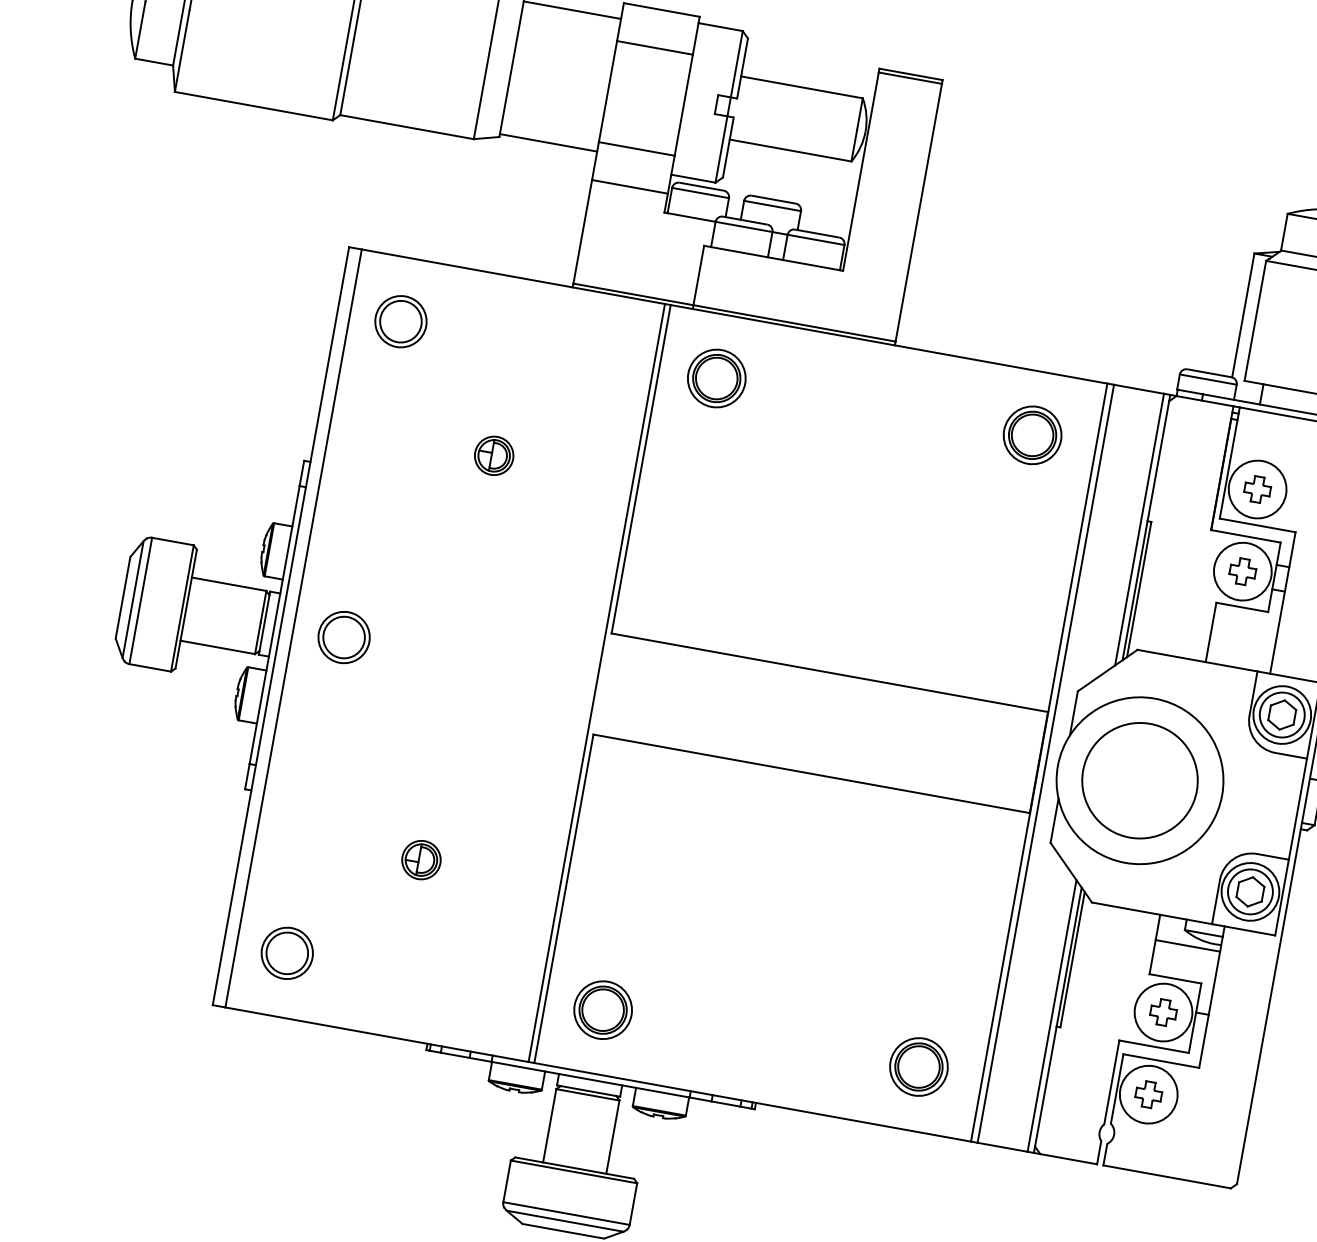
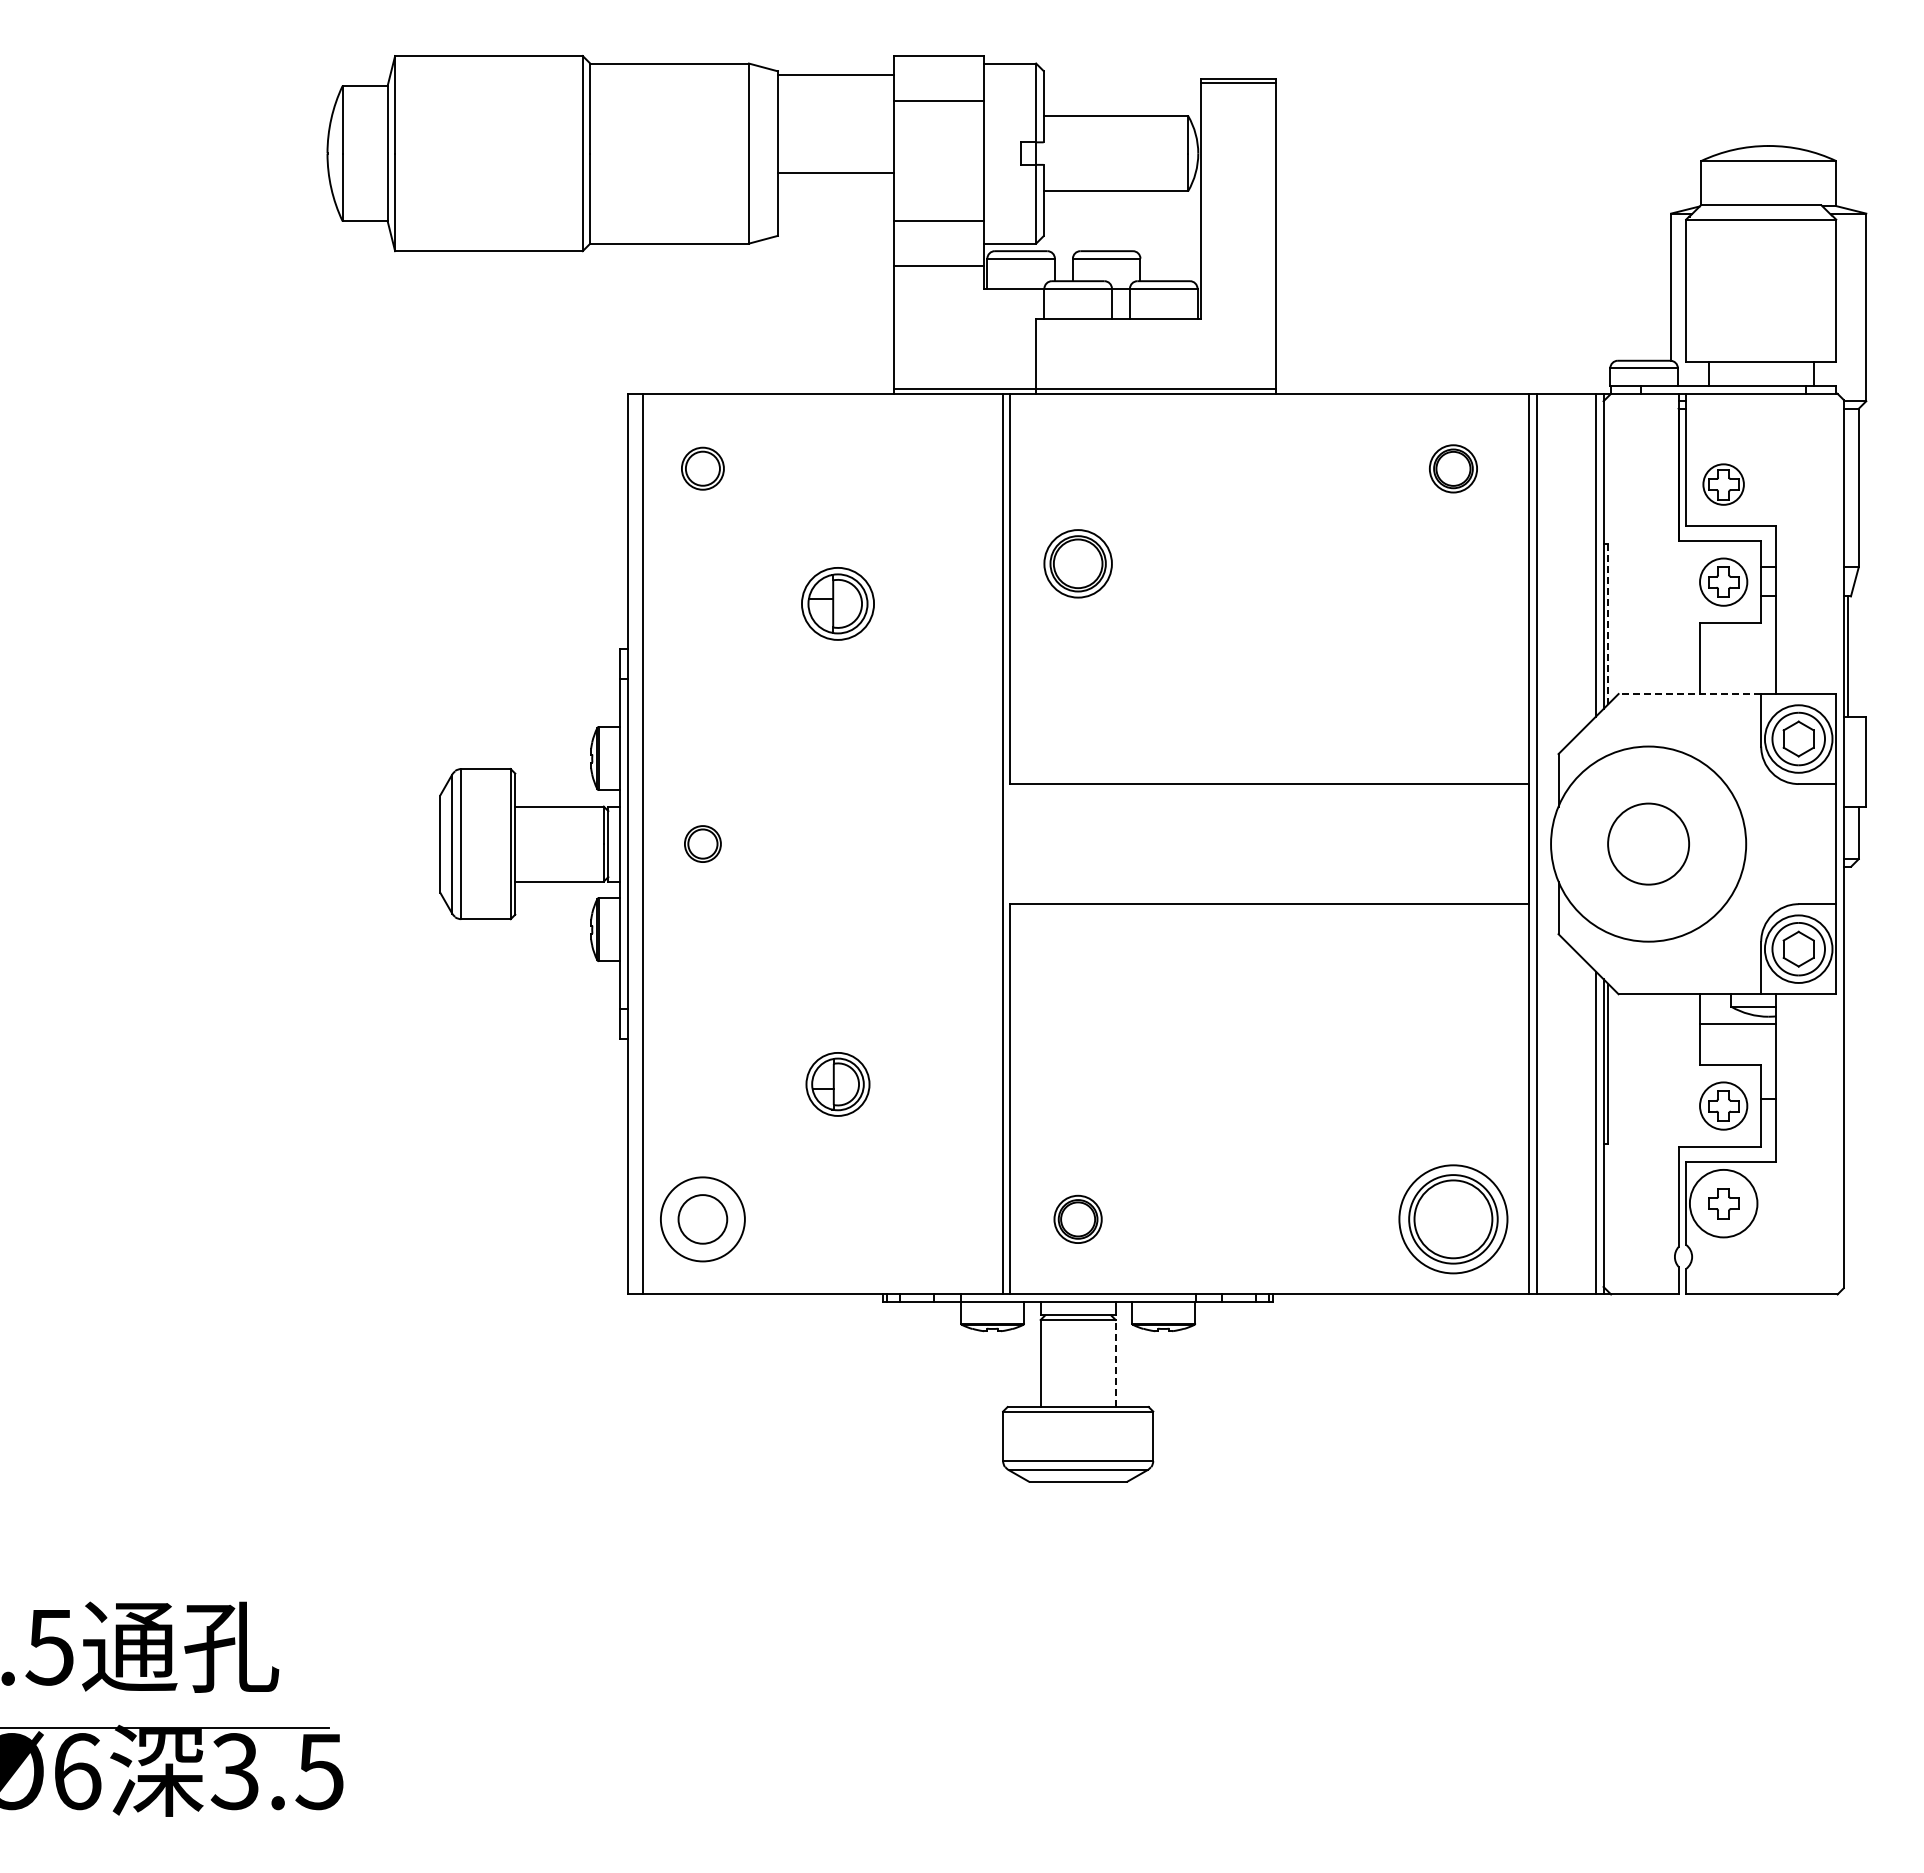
line: (548, 142) -> (835, 173), moved
part: (400, 321) -> (702, 468), size x0.7
part: (716, 378) -> (1077, 563), moved
part: (1032, 435) -> (1453, 468), size x0.7
part: (493, 455) -> (837, 603), size x1.6
circle: (1257, 489) -> (1723, 484), size x0.6
circle: (1242, 571) -> (1723, 581), size x0.7
line: (1139, 589) -> (1608, 624), solid -> dashed
part: (343, 636) -> (702, 843), size x0.6
line: (1197, 661) -> (1689, 694), solid -> dashed
circle: (1140, 780) -> (1648, 843), size x0.6
part: (421, 859) -> (837, 1083), size x1.4
circle: (286, 953) -> (702, 1219), size x1.4
part: (602, 1010) -> (1077, 1219), size x0.7
circle: (1163, 1012) -> (1723, 1105), size x0.7
part: (918, 1067) -> (1453, 1219), size x1.6
line: (612, 1137) -> (1115, 1363), solid -> dashed

